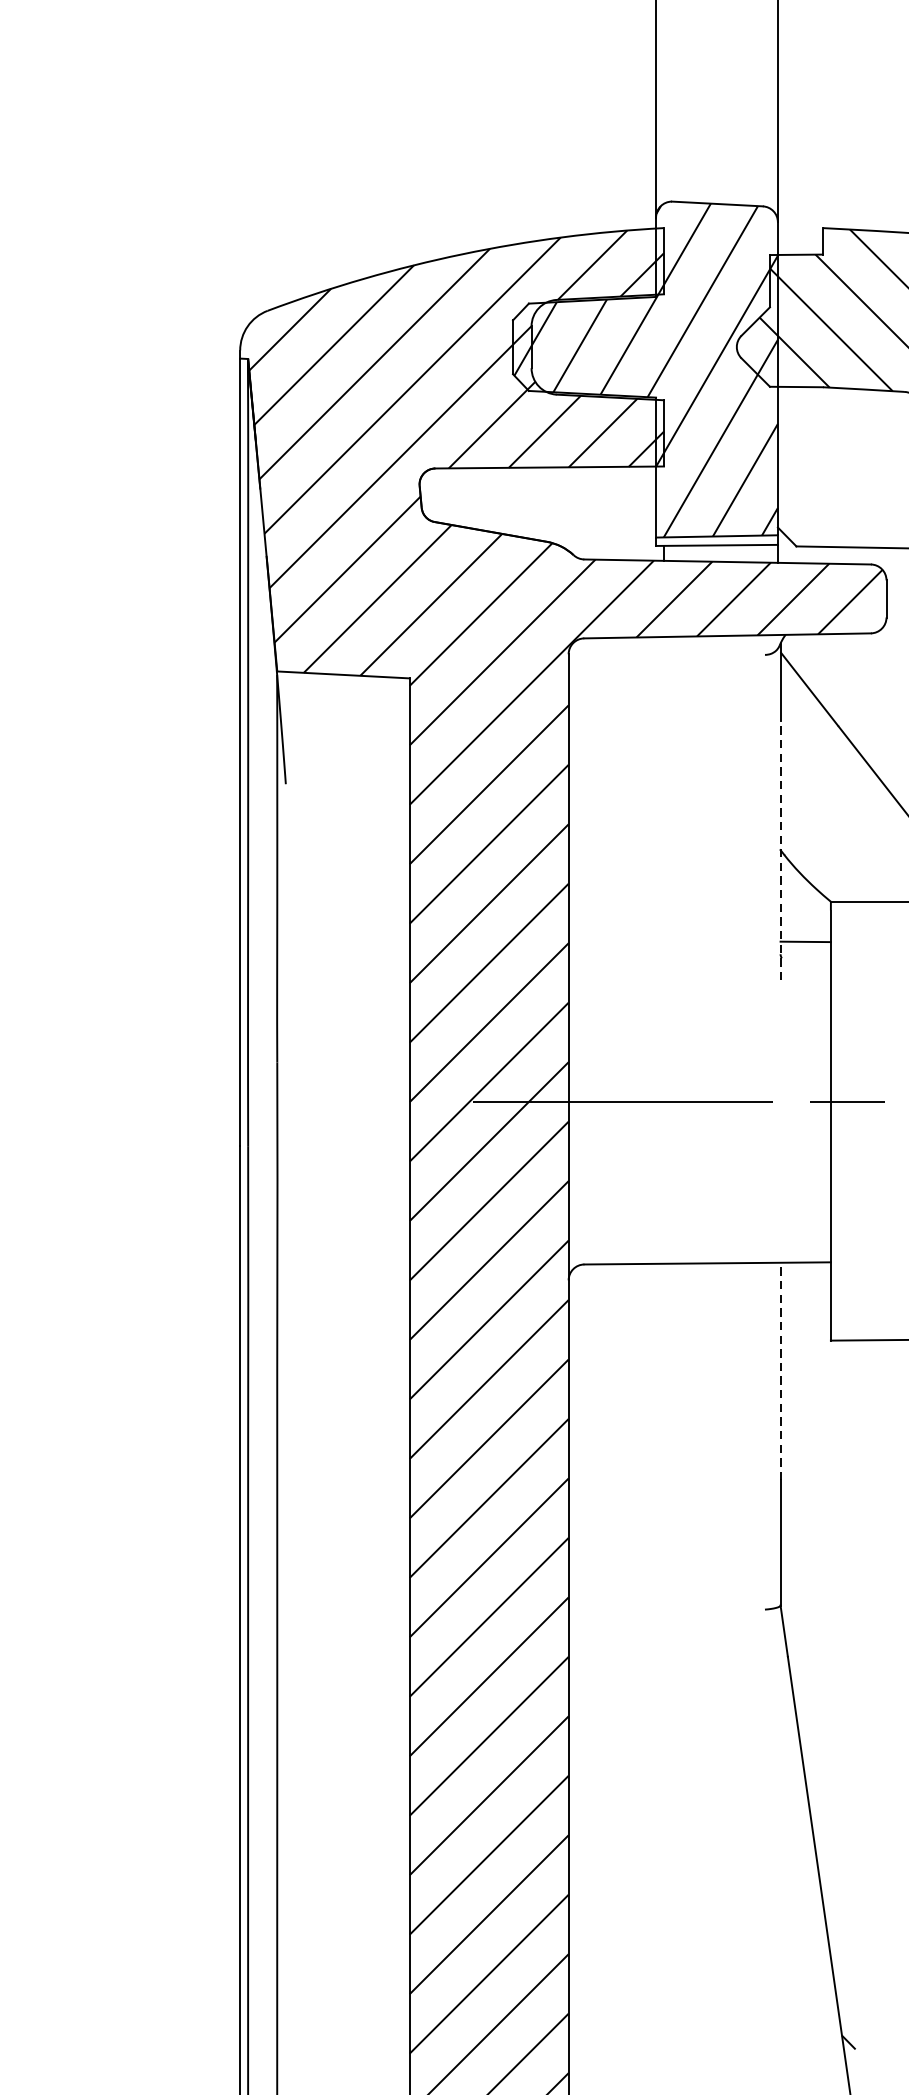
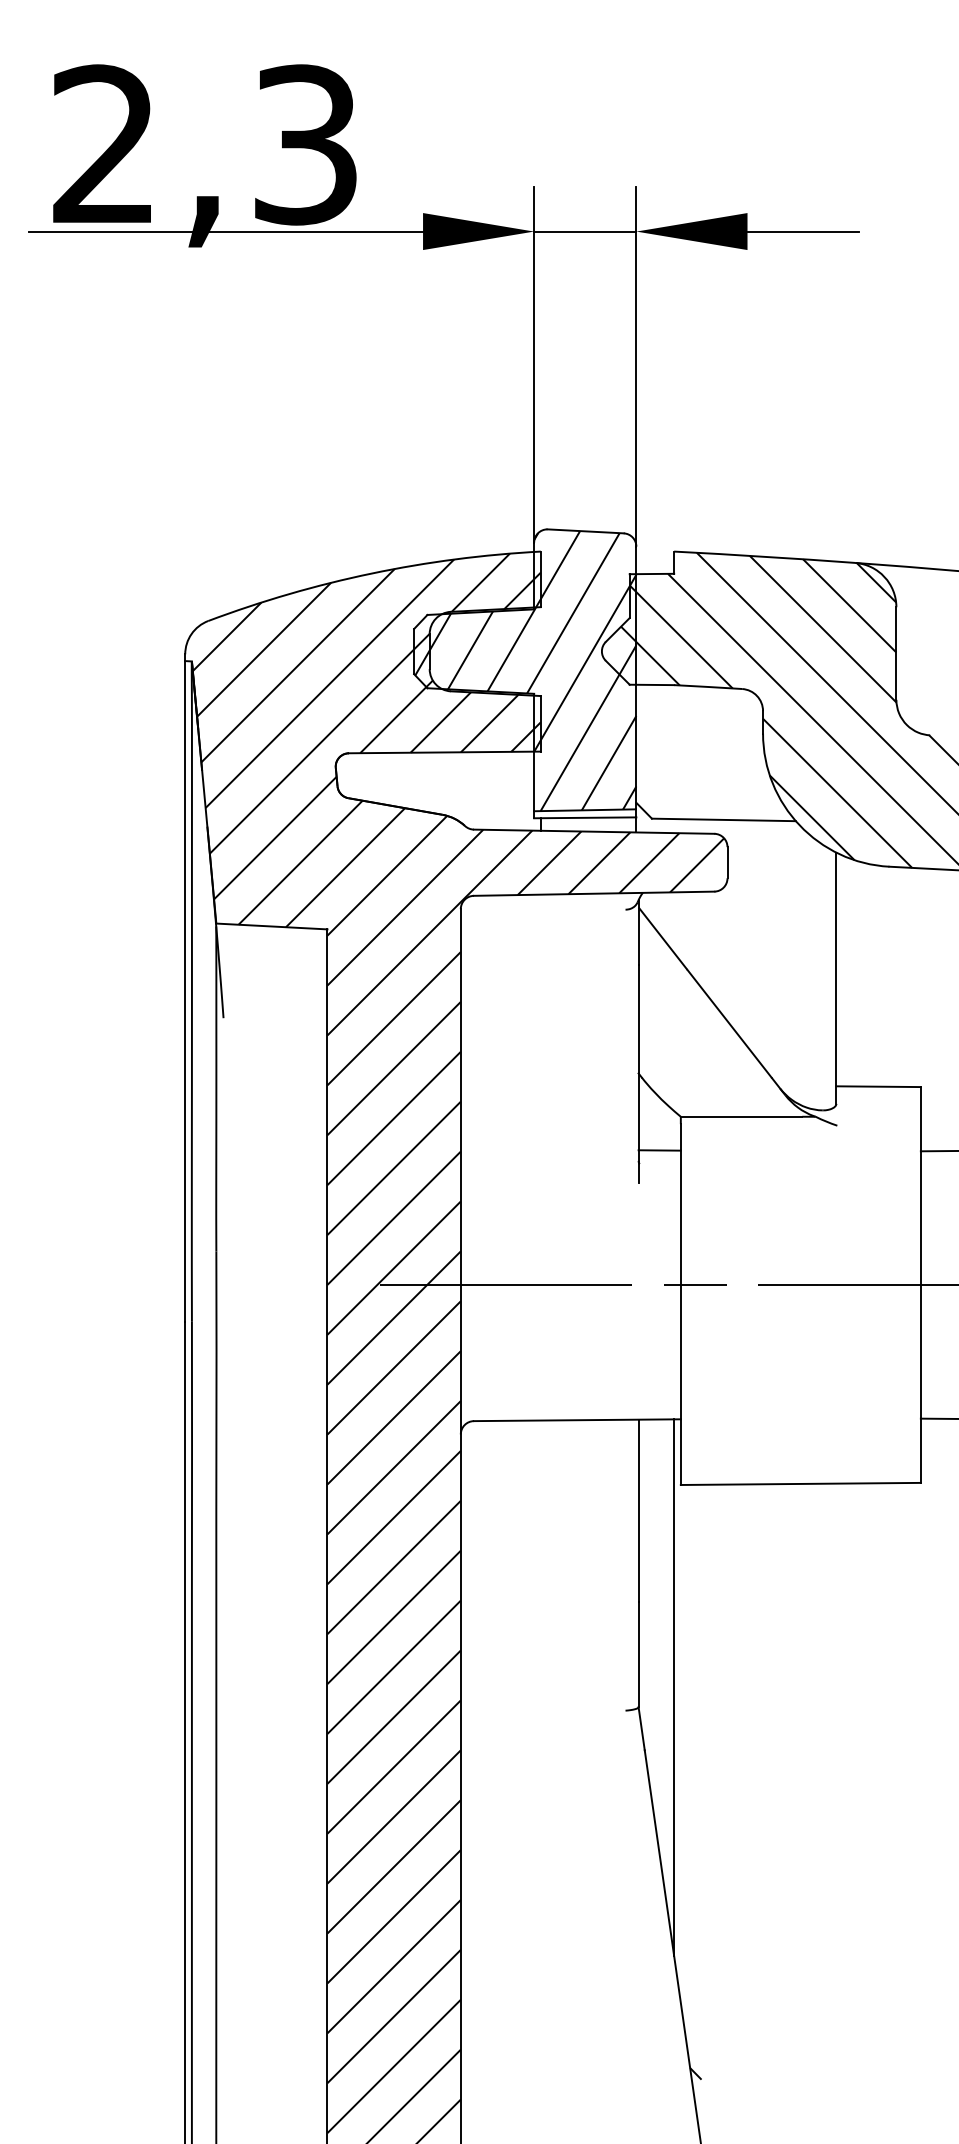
line: (780, 850) -> (638, 1073), dashed -> solid
line: (780, 1371) -> (638, 1510), dashed -> solid
line: (823, 1581) -> (674, 1687), added

